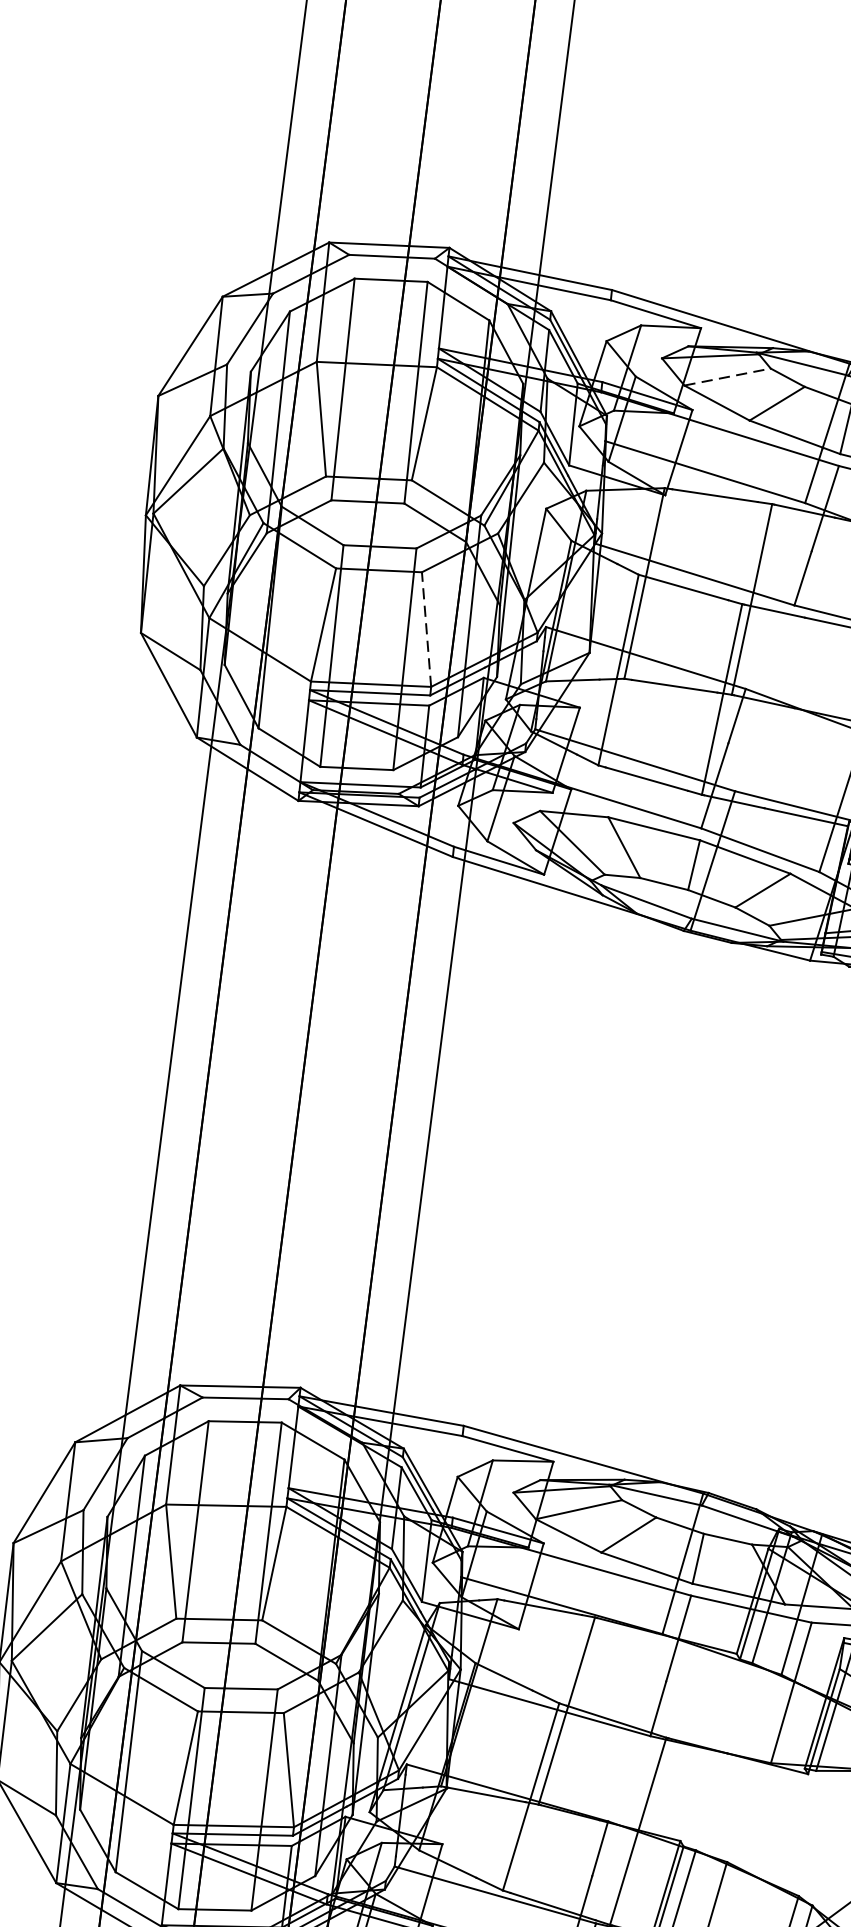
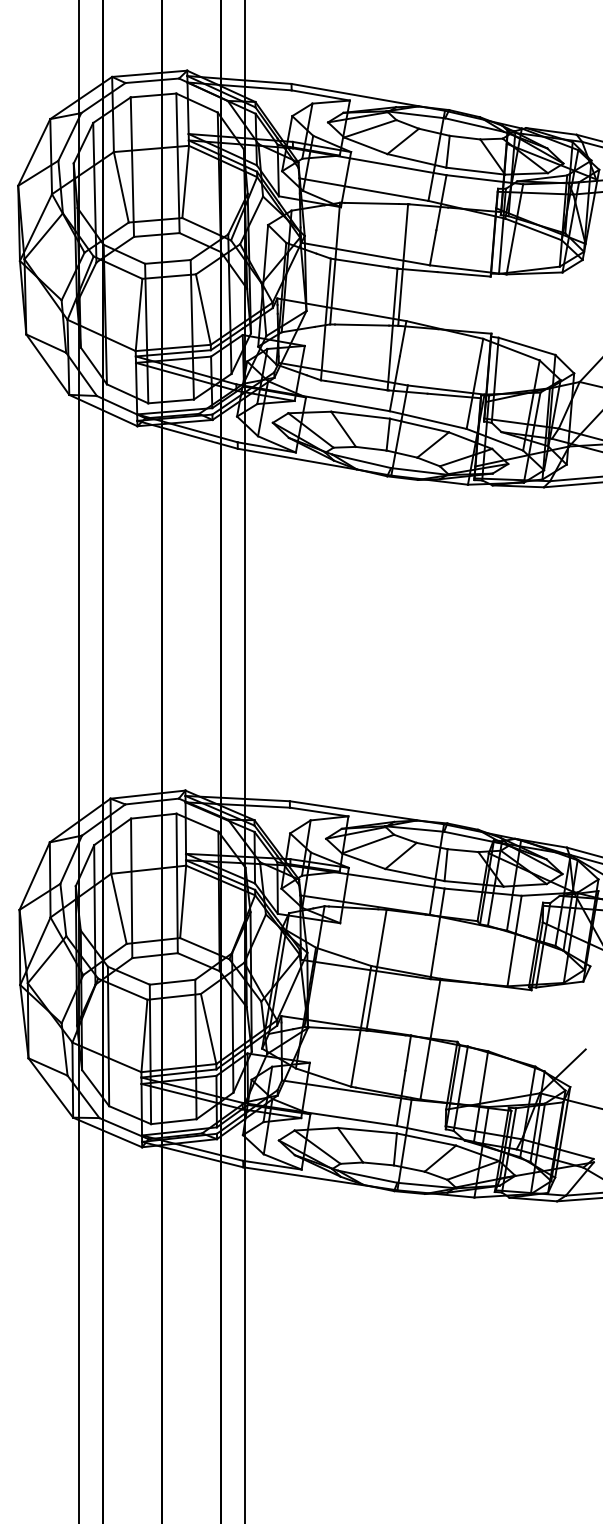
line: (728, 376) -> (370, 128), dashed -> solid
line: (426, 629) -> (203, 309), dashed -> solid

